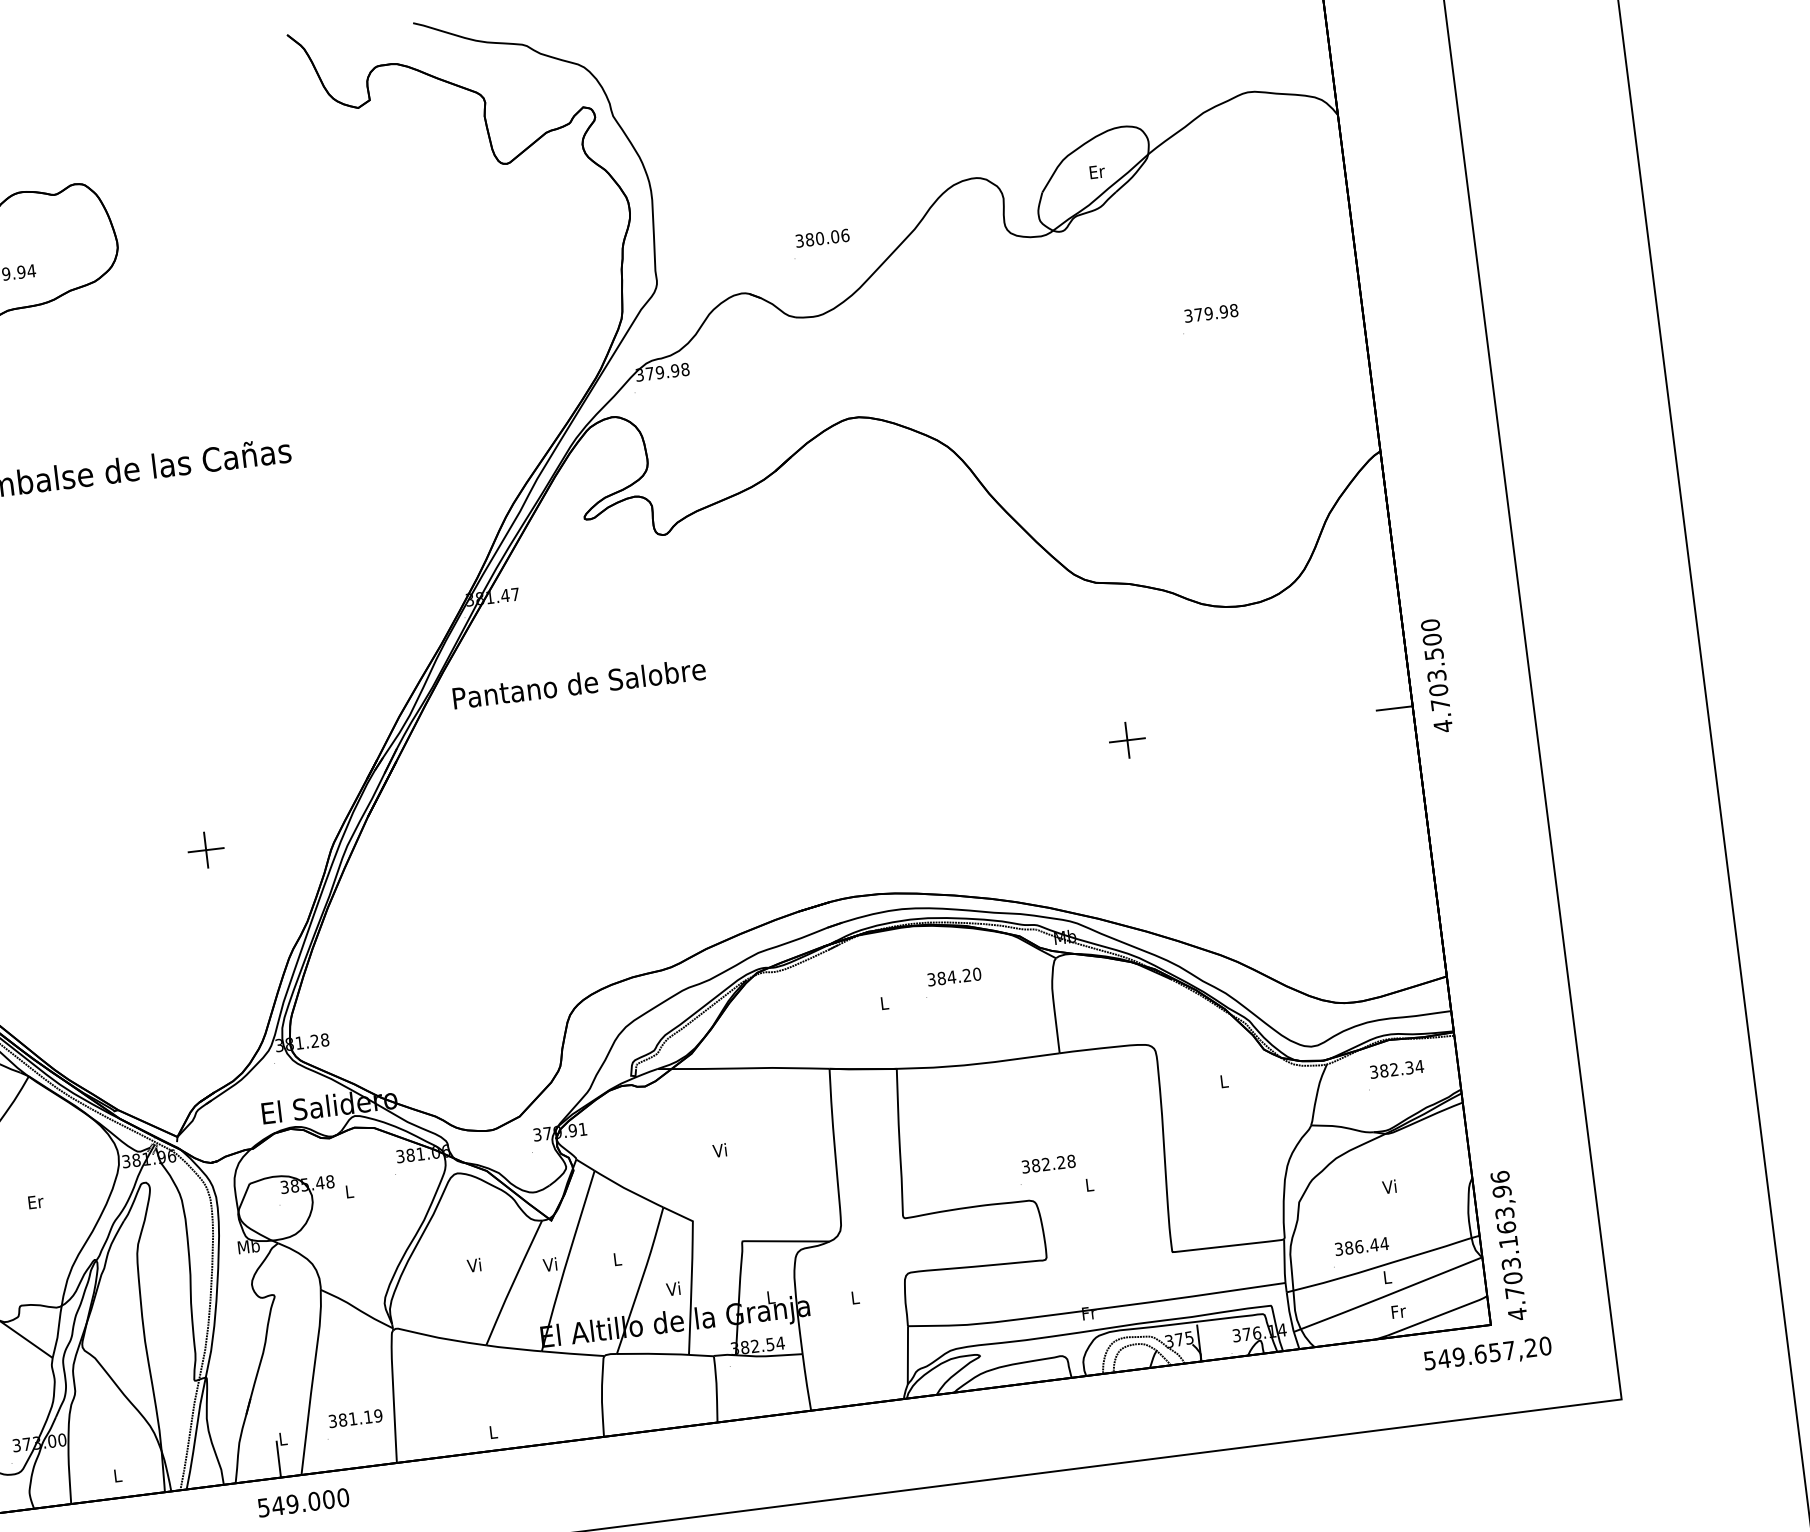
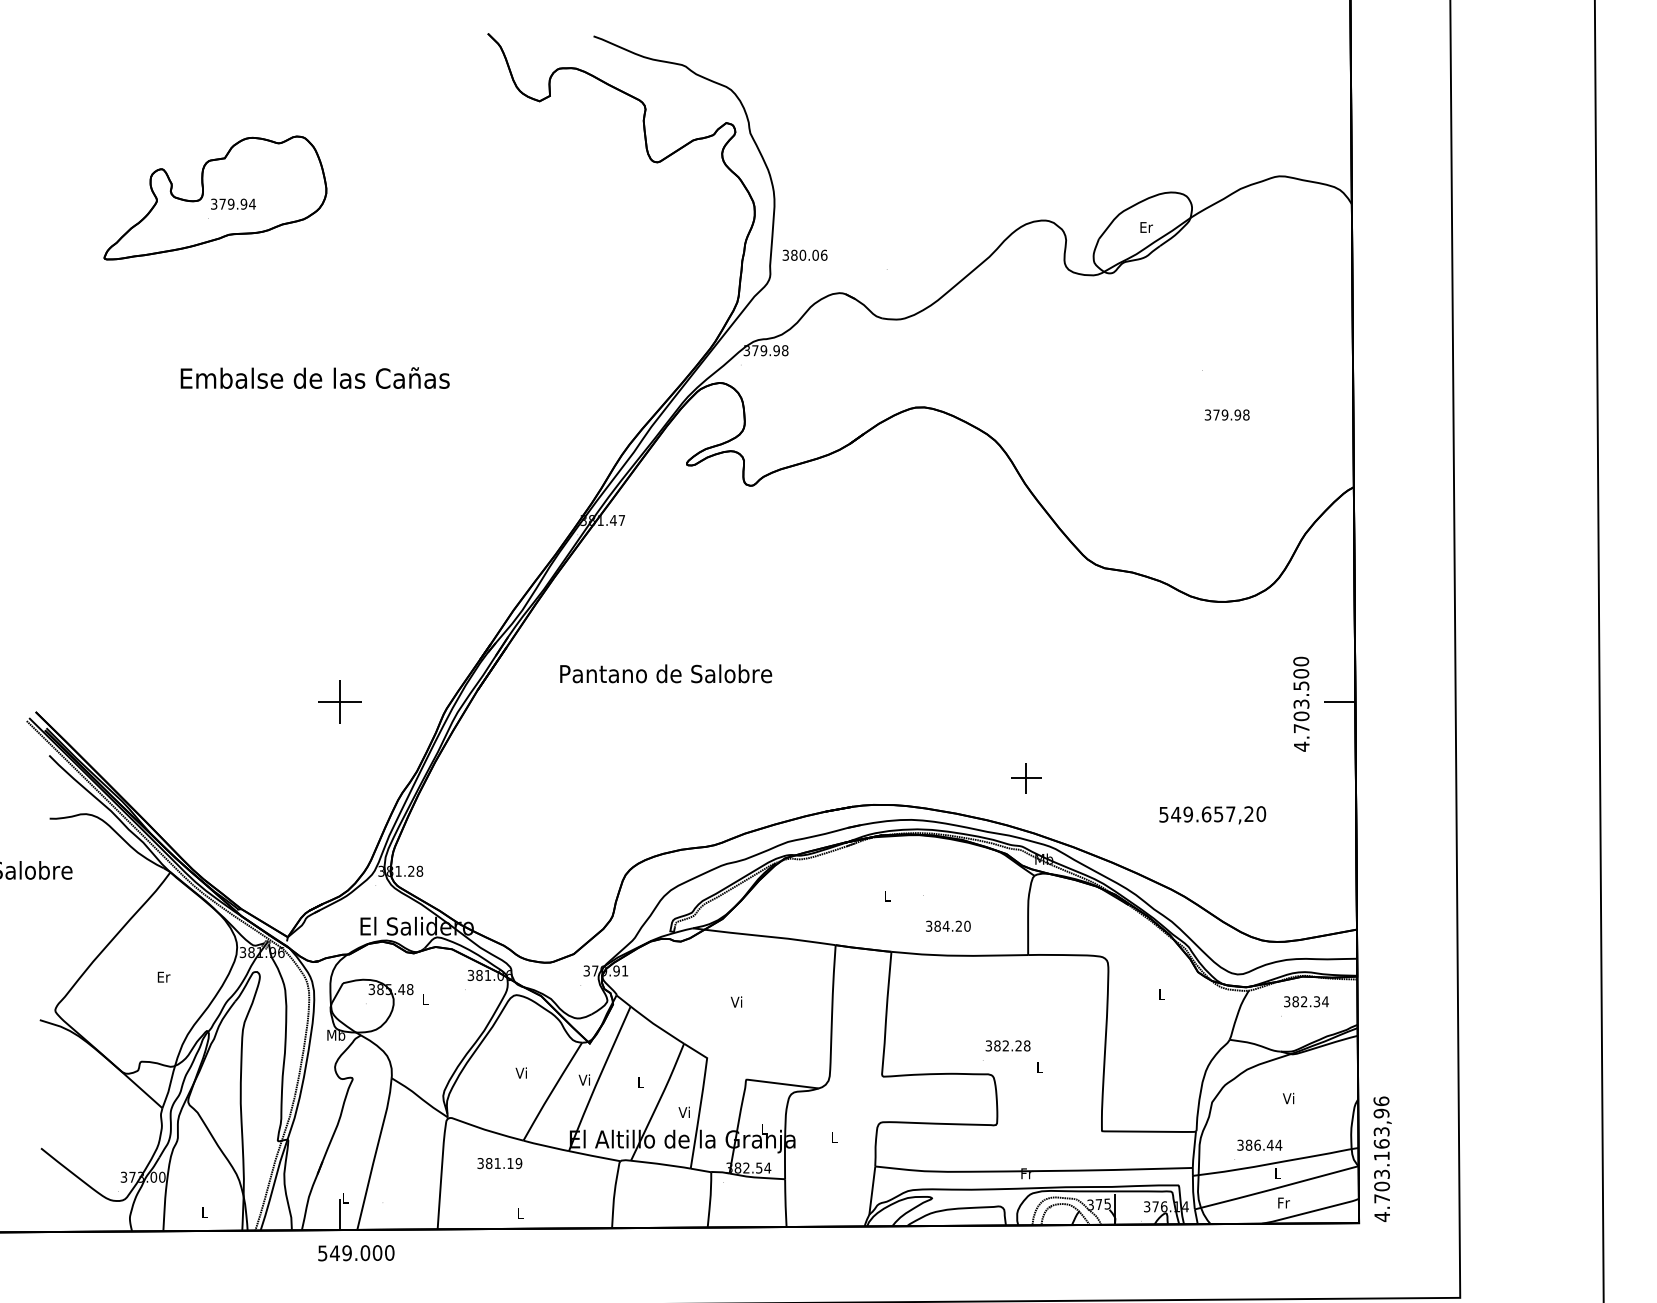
text: (821, 237) -> (804, 254), moved
text: (1210, 312) -> (1226, 414), moved
text: (1436, 675) -> (1301, 703), moved
text: (579, 683) -> (666, 673), moved
part: (1127, 740) -> (1026, 778), moved
part: (206, 850) -> (340, 702), size x1.4
text: (954, 975) -> (948, 925), moved
text: (1487, 1354) -> (1212, 815), moved
text: (355, 1418) -> (499, 1163), moved

